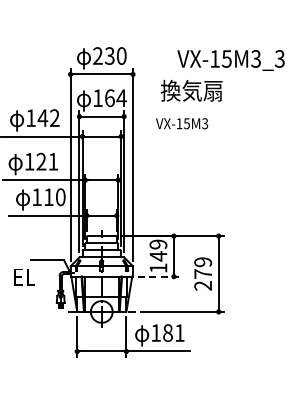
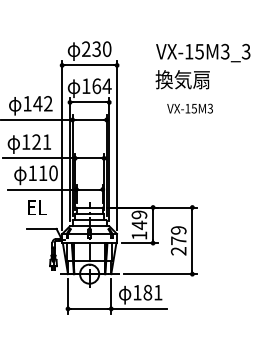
text: (191, 90) -> (182, 79), moved
text: (182, 123) -> (190, 108), moved
line: (159, 276) -> (140, 243), dashed -> solid
text: (24, 277) -> (37, 207), moved

